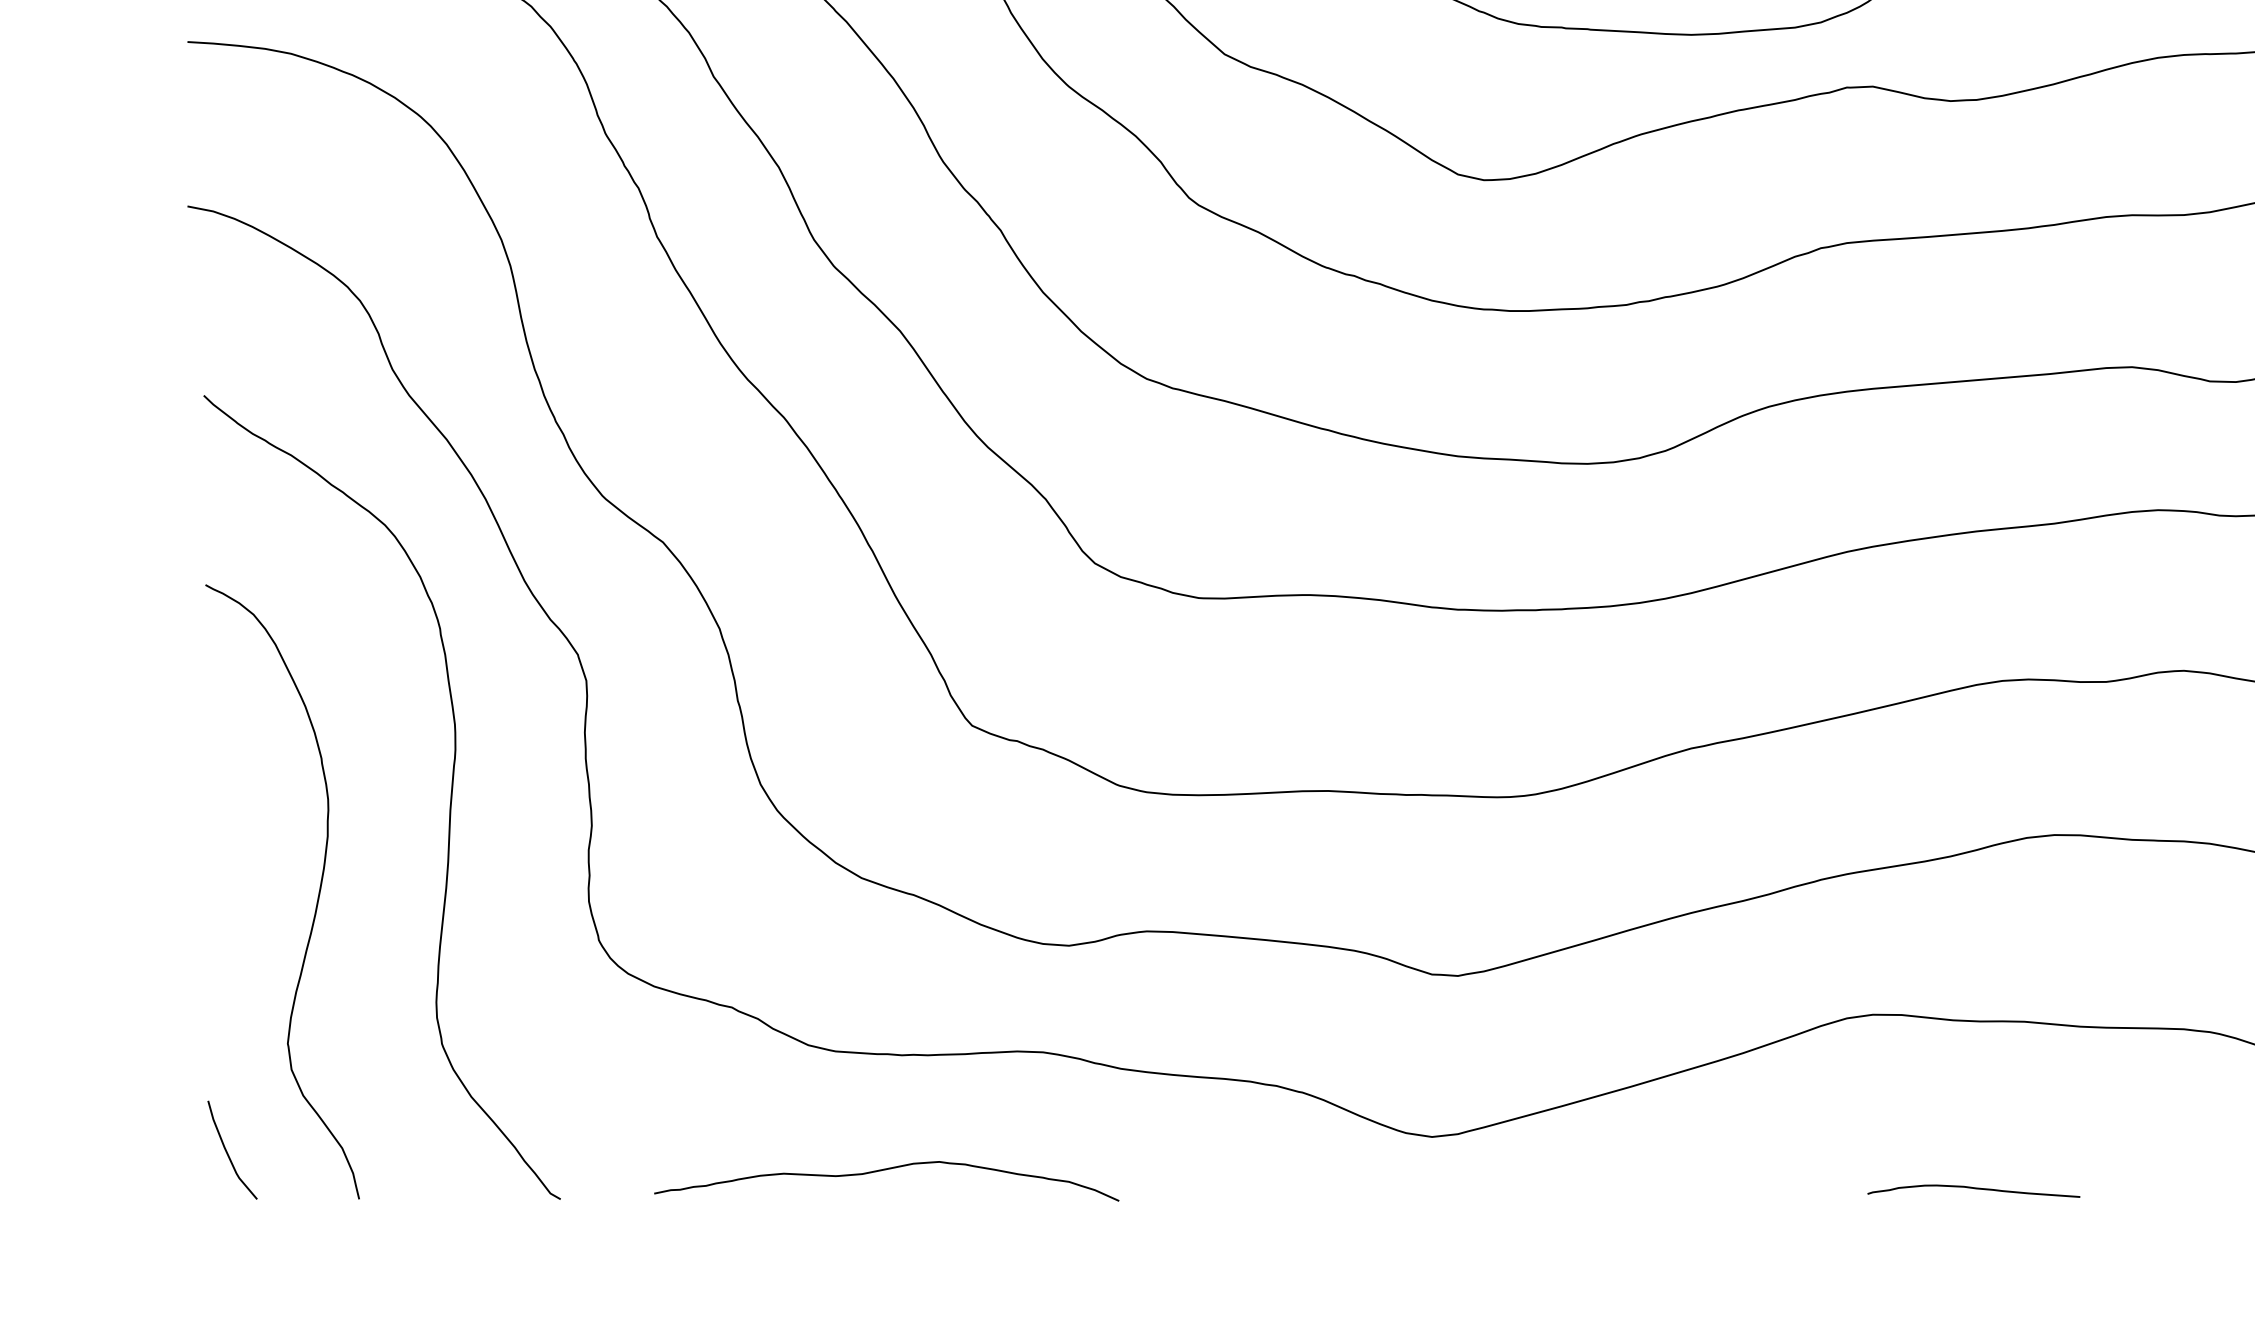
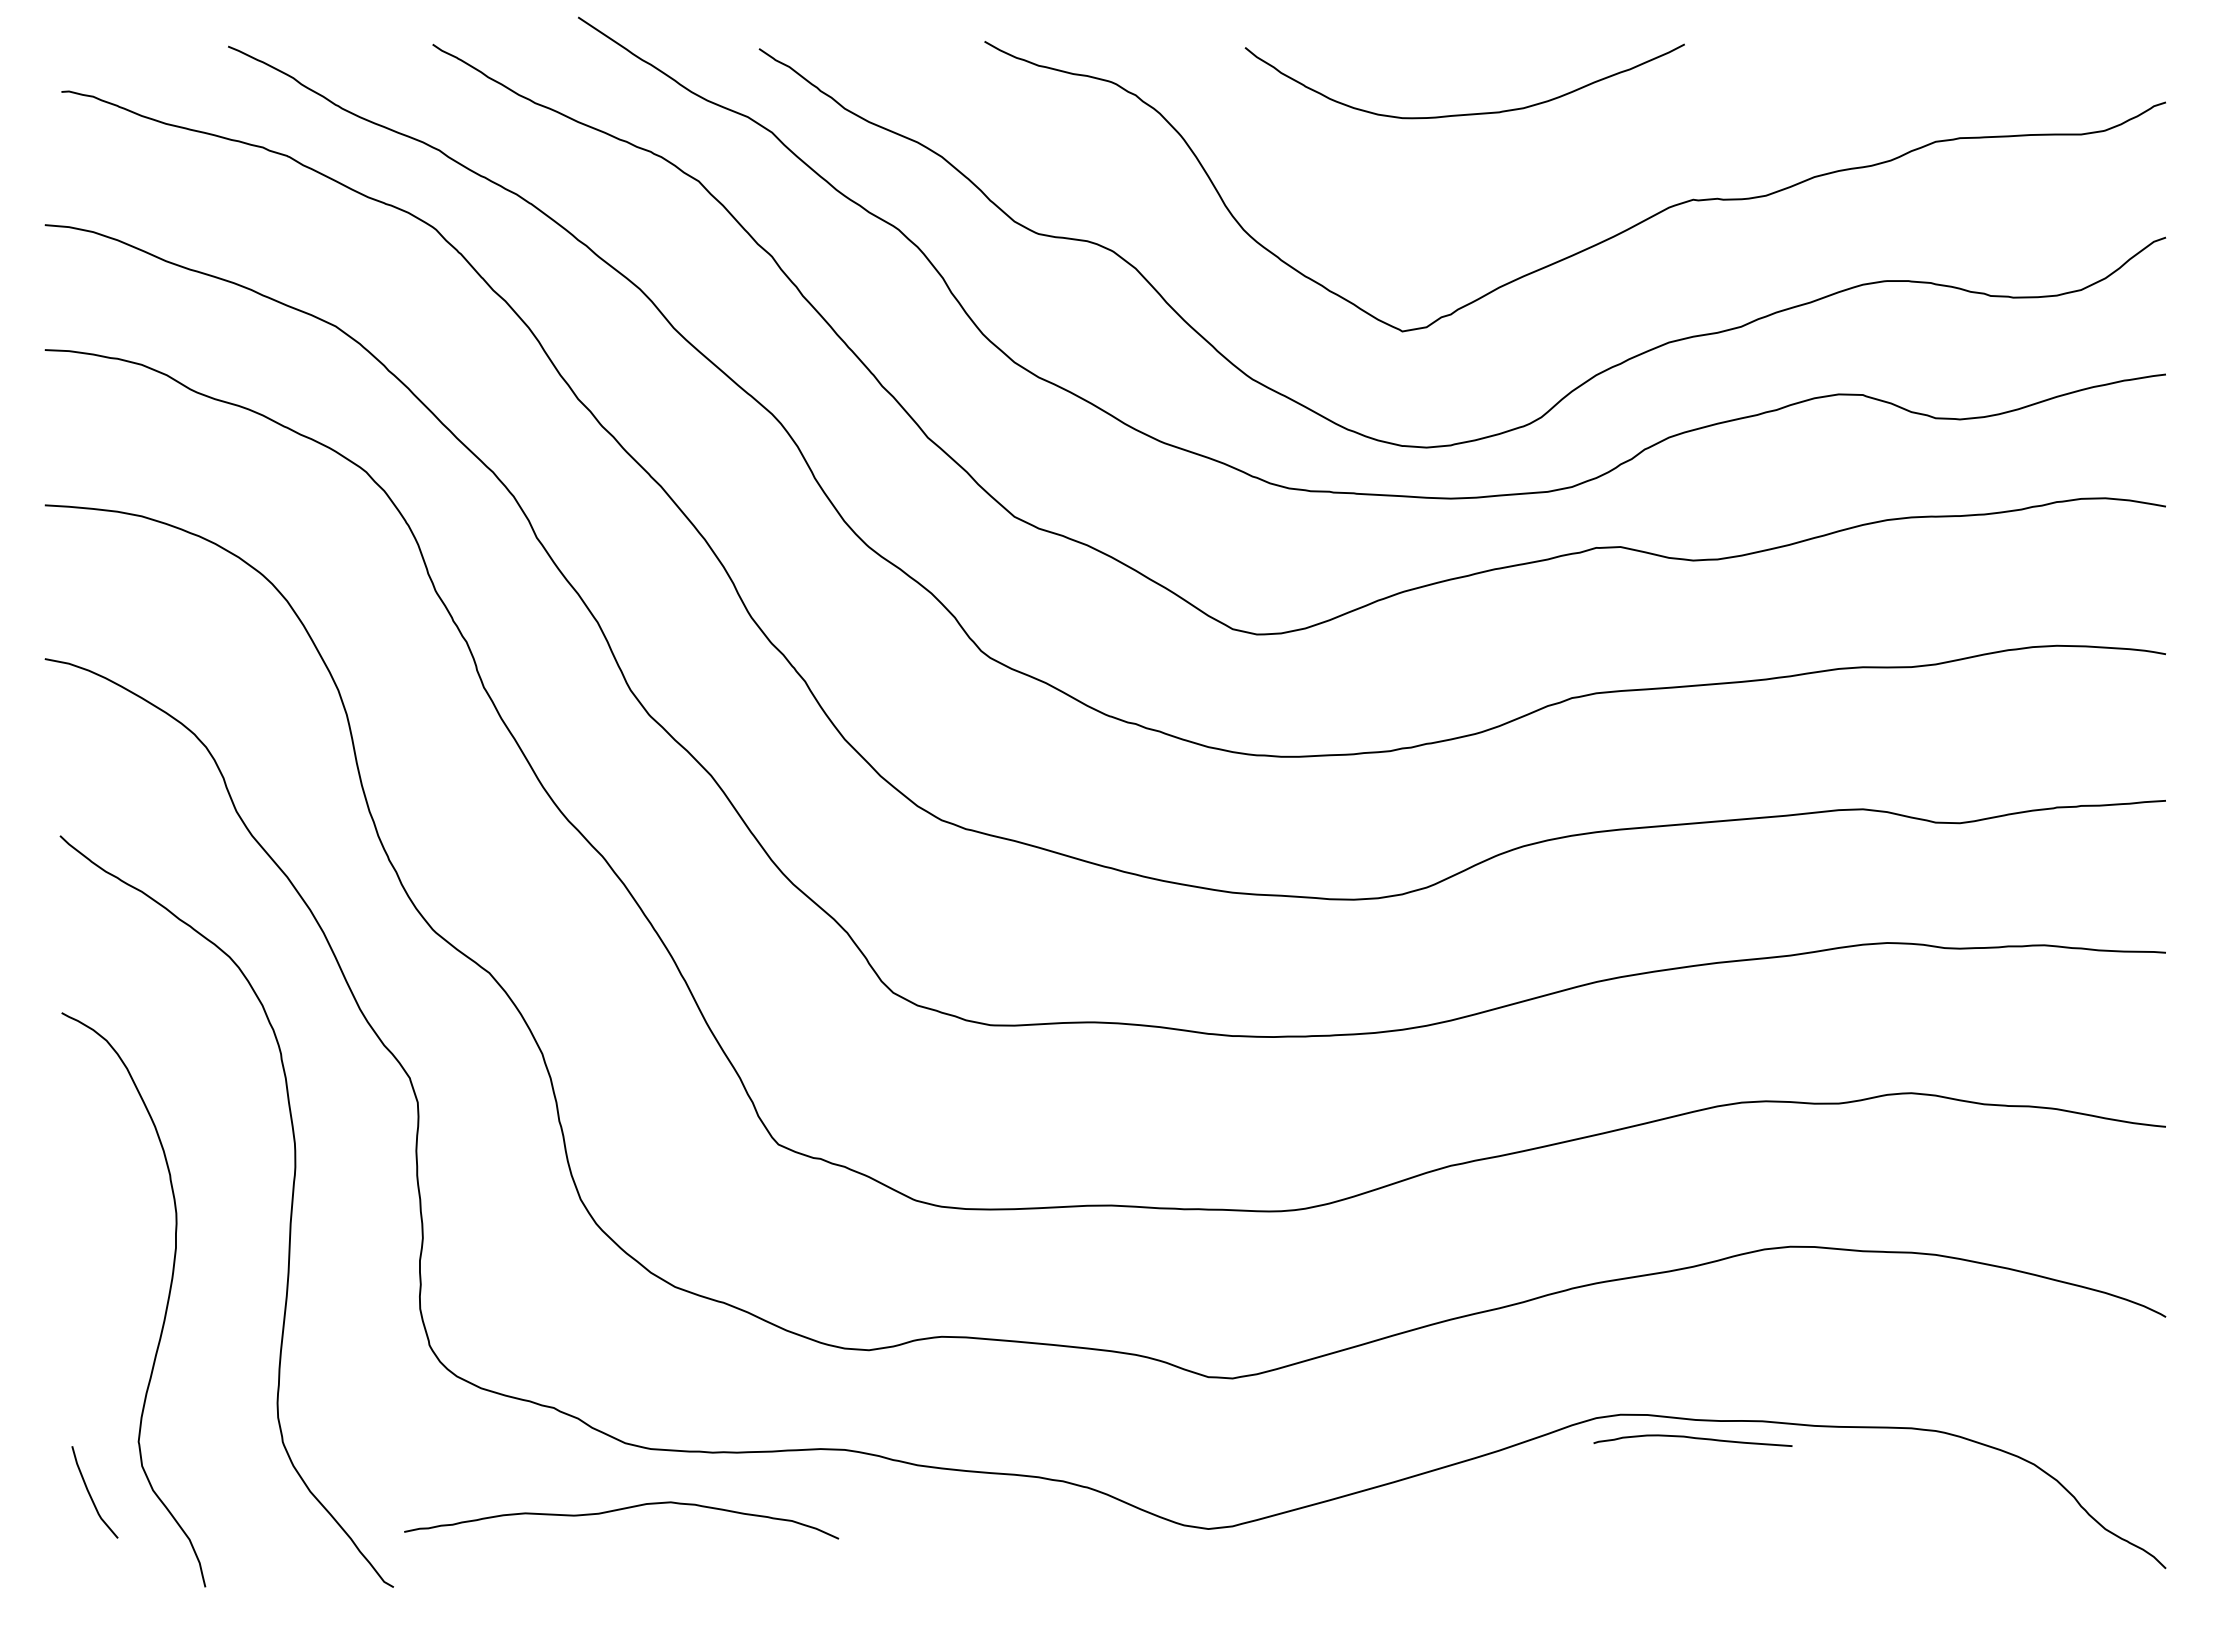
curve: (227, 1151) -> (90, 1493), moved
curve: (885, 1170) -> (620, 1510), moved
curve: (1973, 1188) -> (1692, 1438), moved

